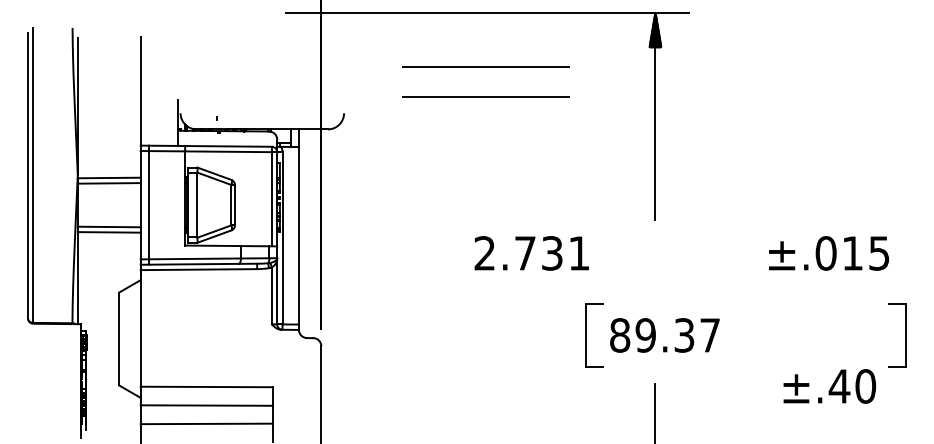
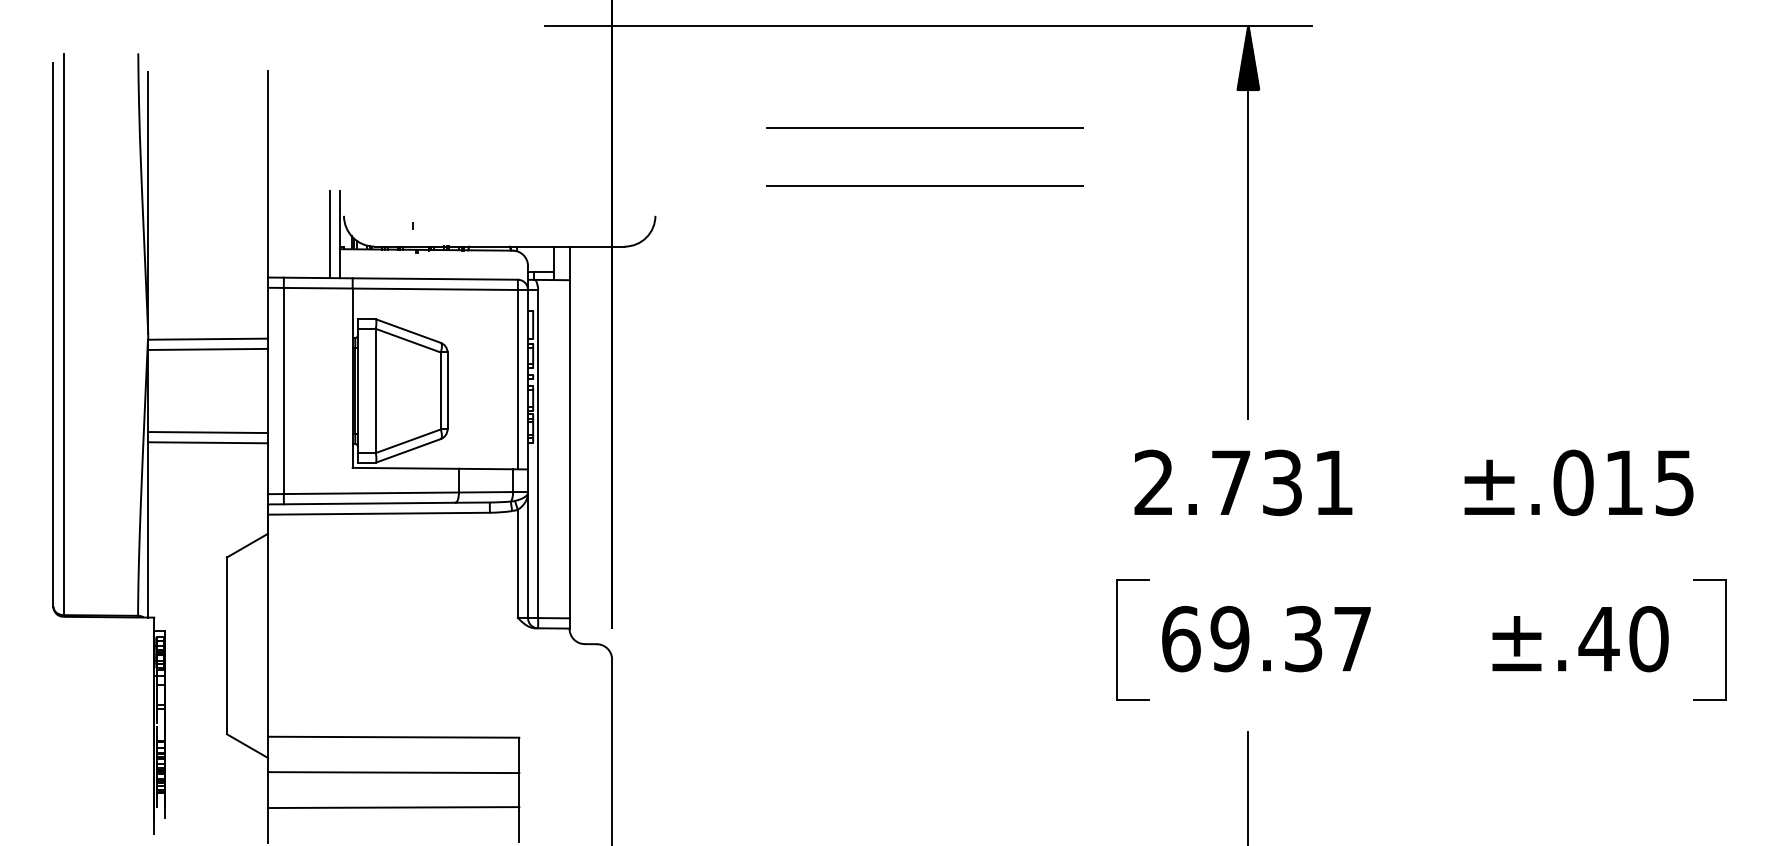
line: (173, 122) -> (330, 233), added
text: (531, 253) -> (1242, 482), moved
text: (620, 335) -> (1181, 639), 89.37 -> 69.37
text: (829, 386) -> (1579, 639), moved

